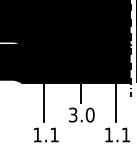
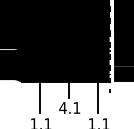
text: (81, 114) -> (69, 107), 3.0 -> 4.1

